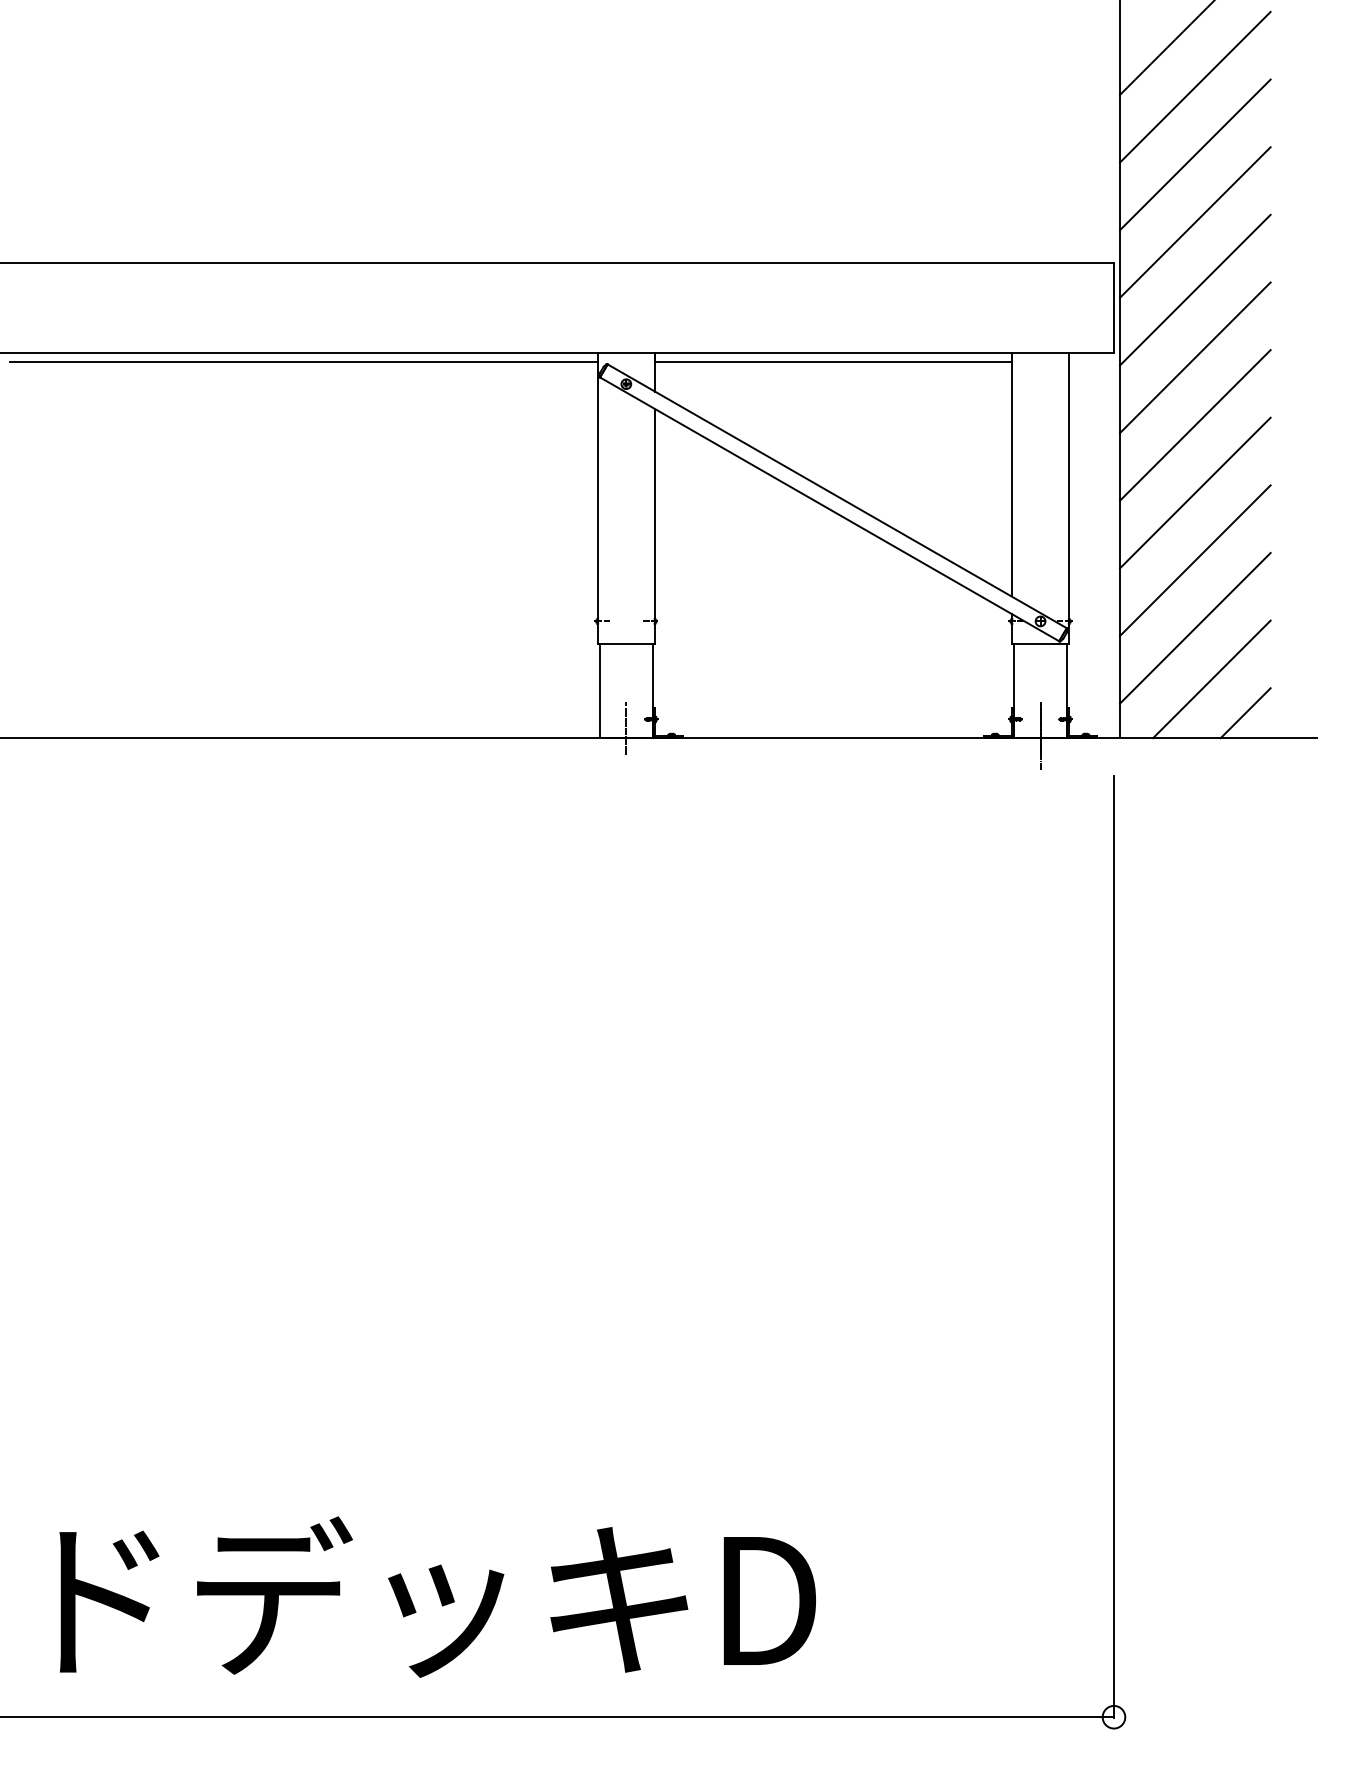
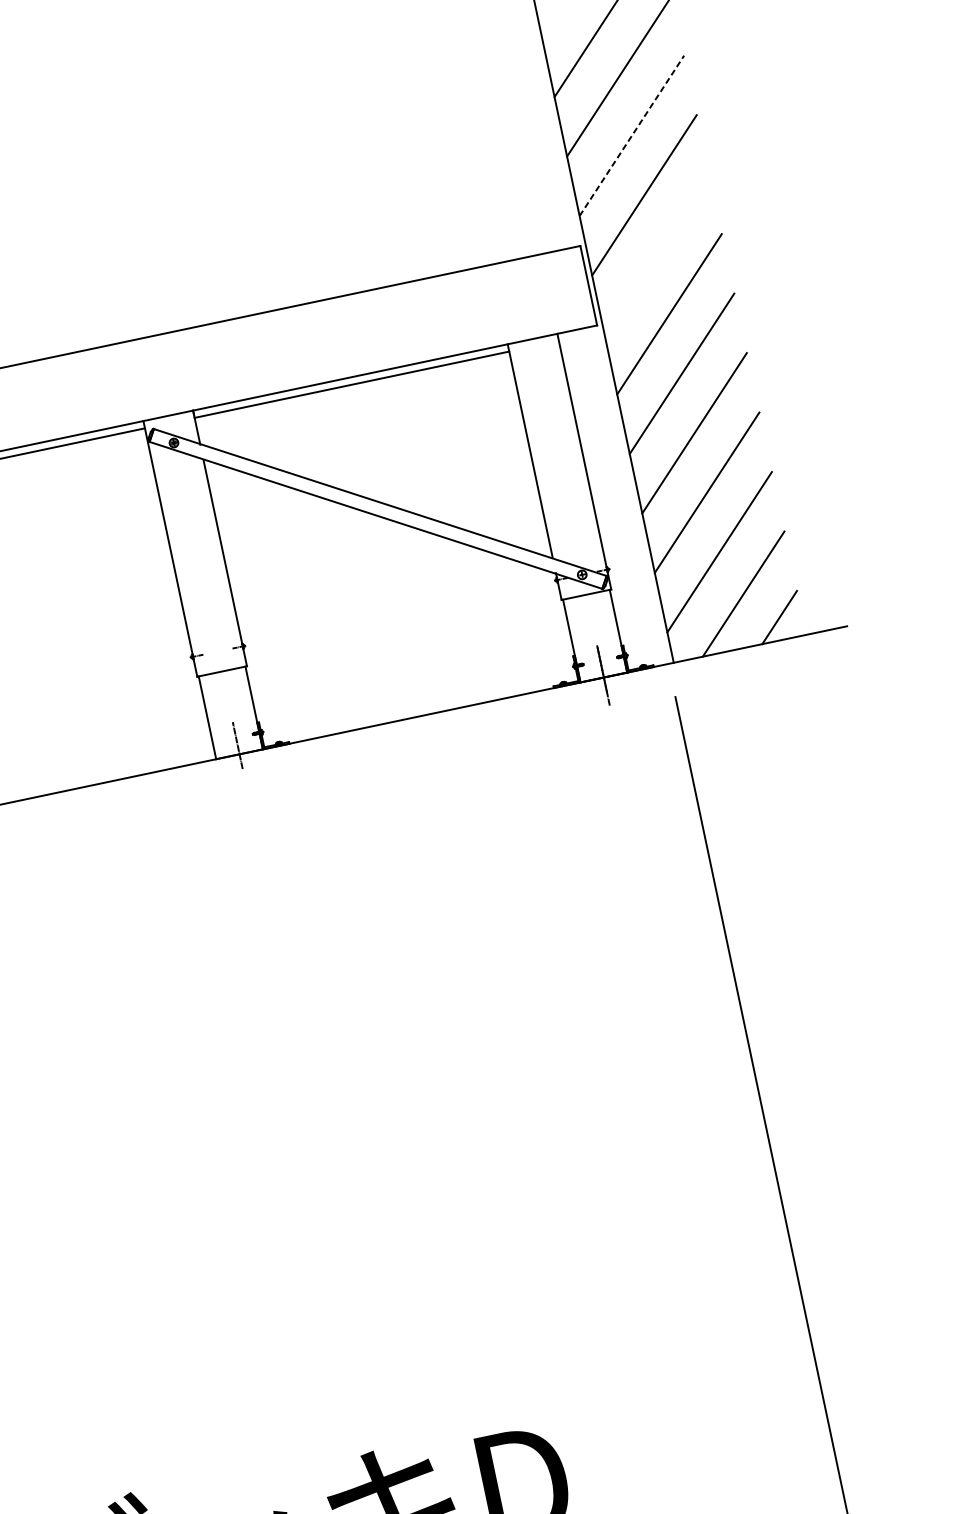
line: (1195, 154) -> (631, 135), solid -> dashed
line: (1195, 289) -> (657, 254), removed

